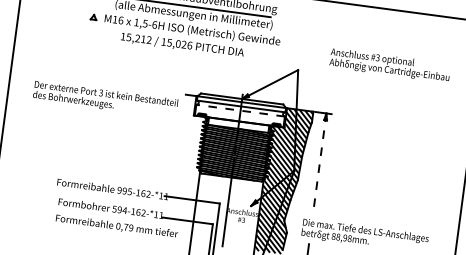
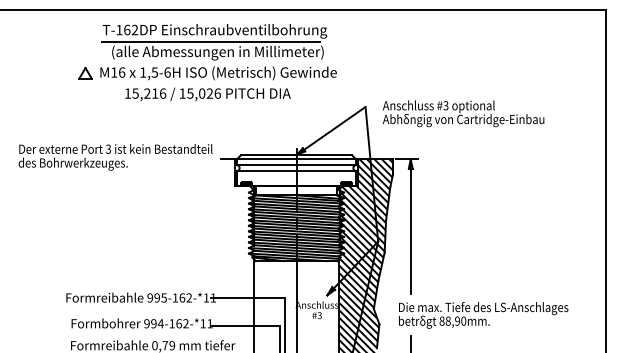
part: (93, 16) -> (85, 72), size x1.67
text: (148, 39) -> (162, 93), 15,212 -> 15,216
text: (390, 65) -> (463, 113), moved
text: (105, 99) -> (115, 157), moved
line: (240, 110) -> (296, 170), dashed -> solid
line: (319, 163) -> (410, 227), dashed -> solid
text: (114, 208) -> (146, 323), 594-162-*11 -> 994-162-*11
text: (349, 238) -> (463, 321), 88,98mm. -> 88,90mm.

